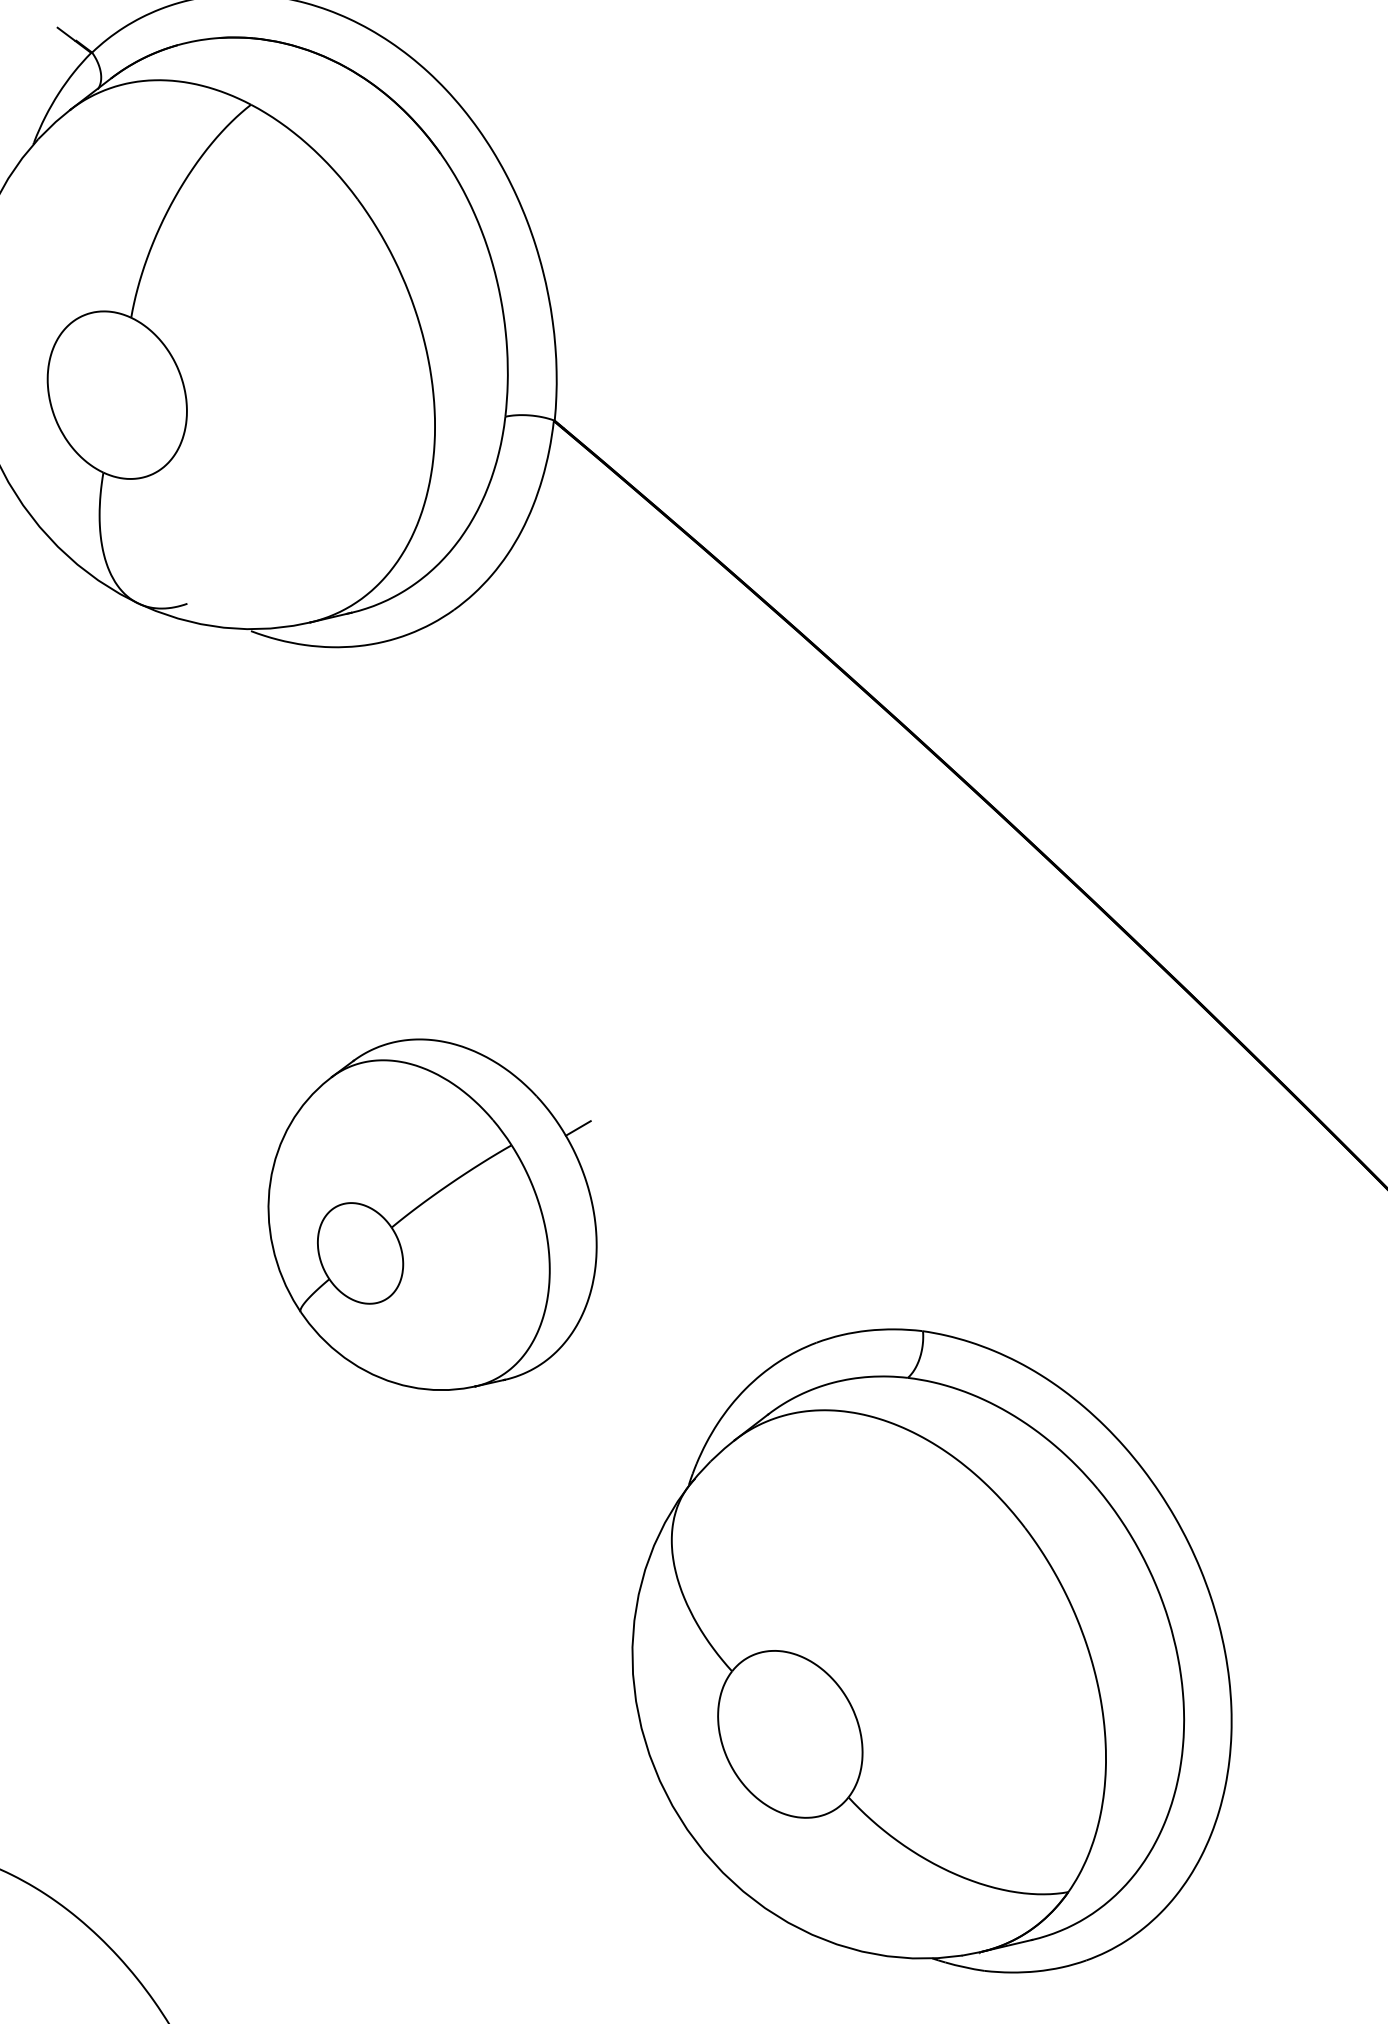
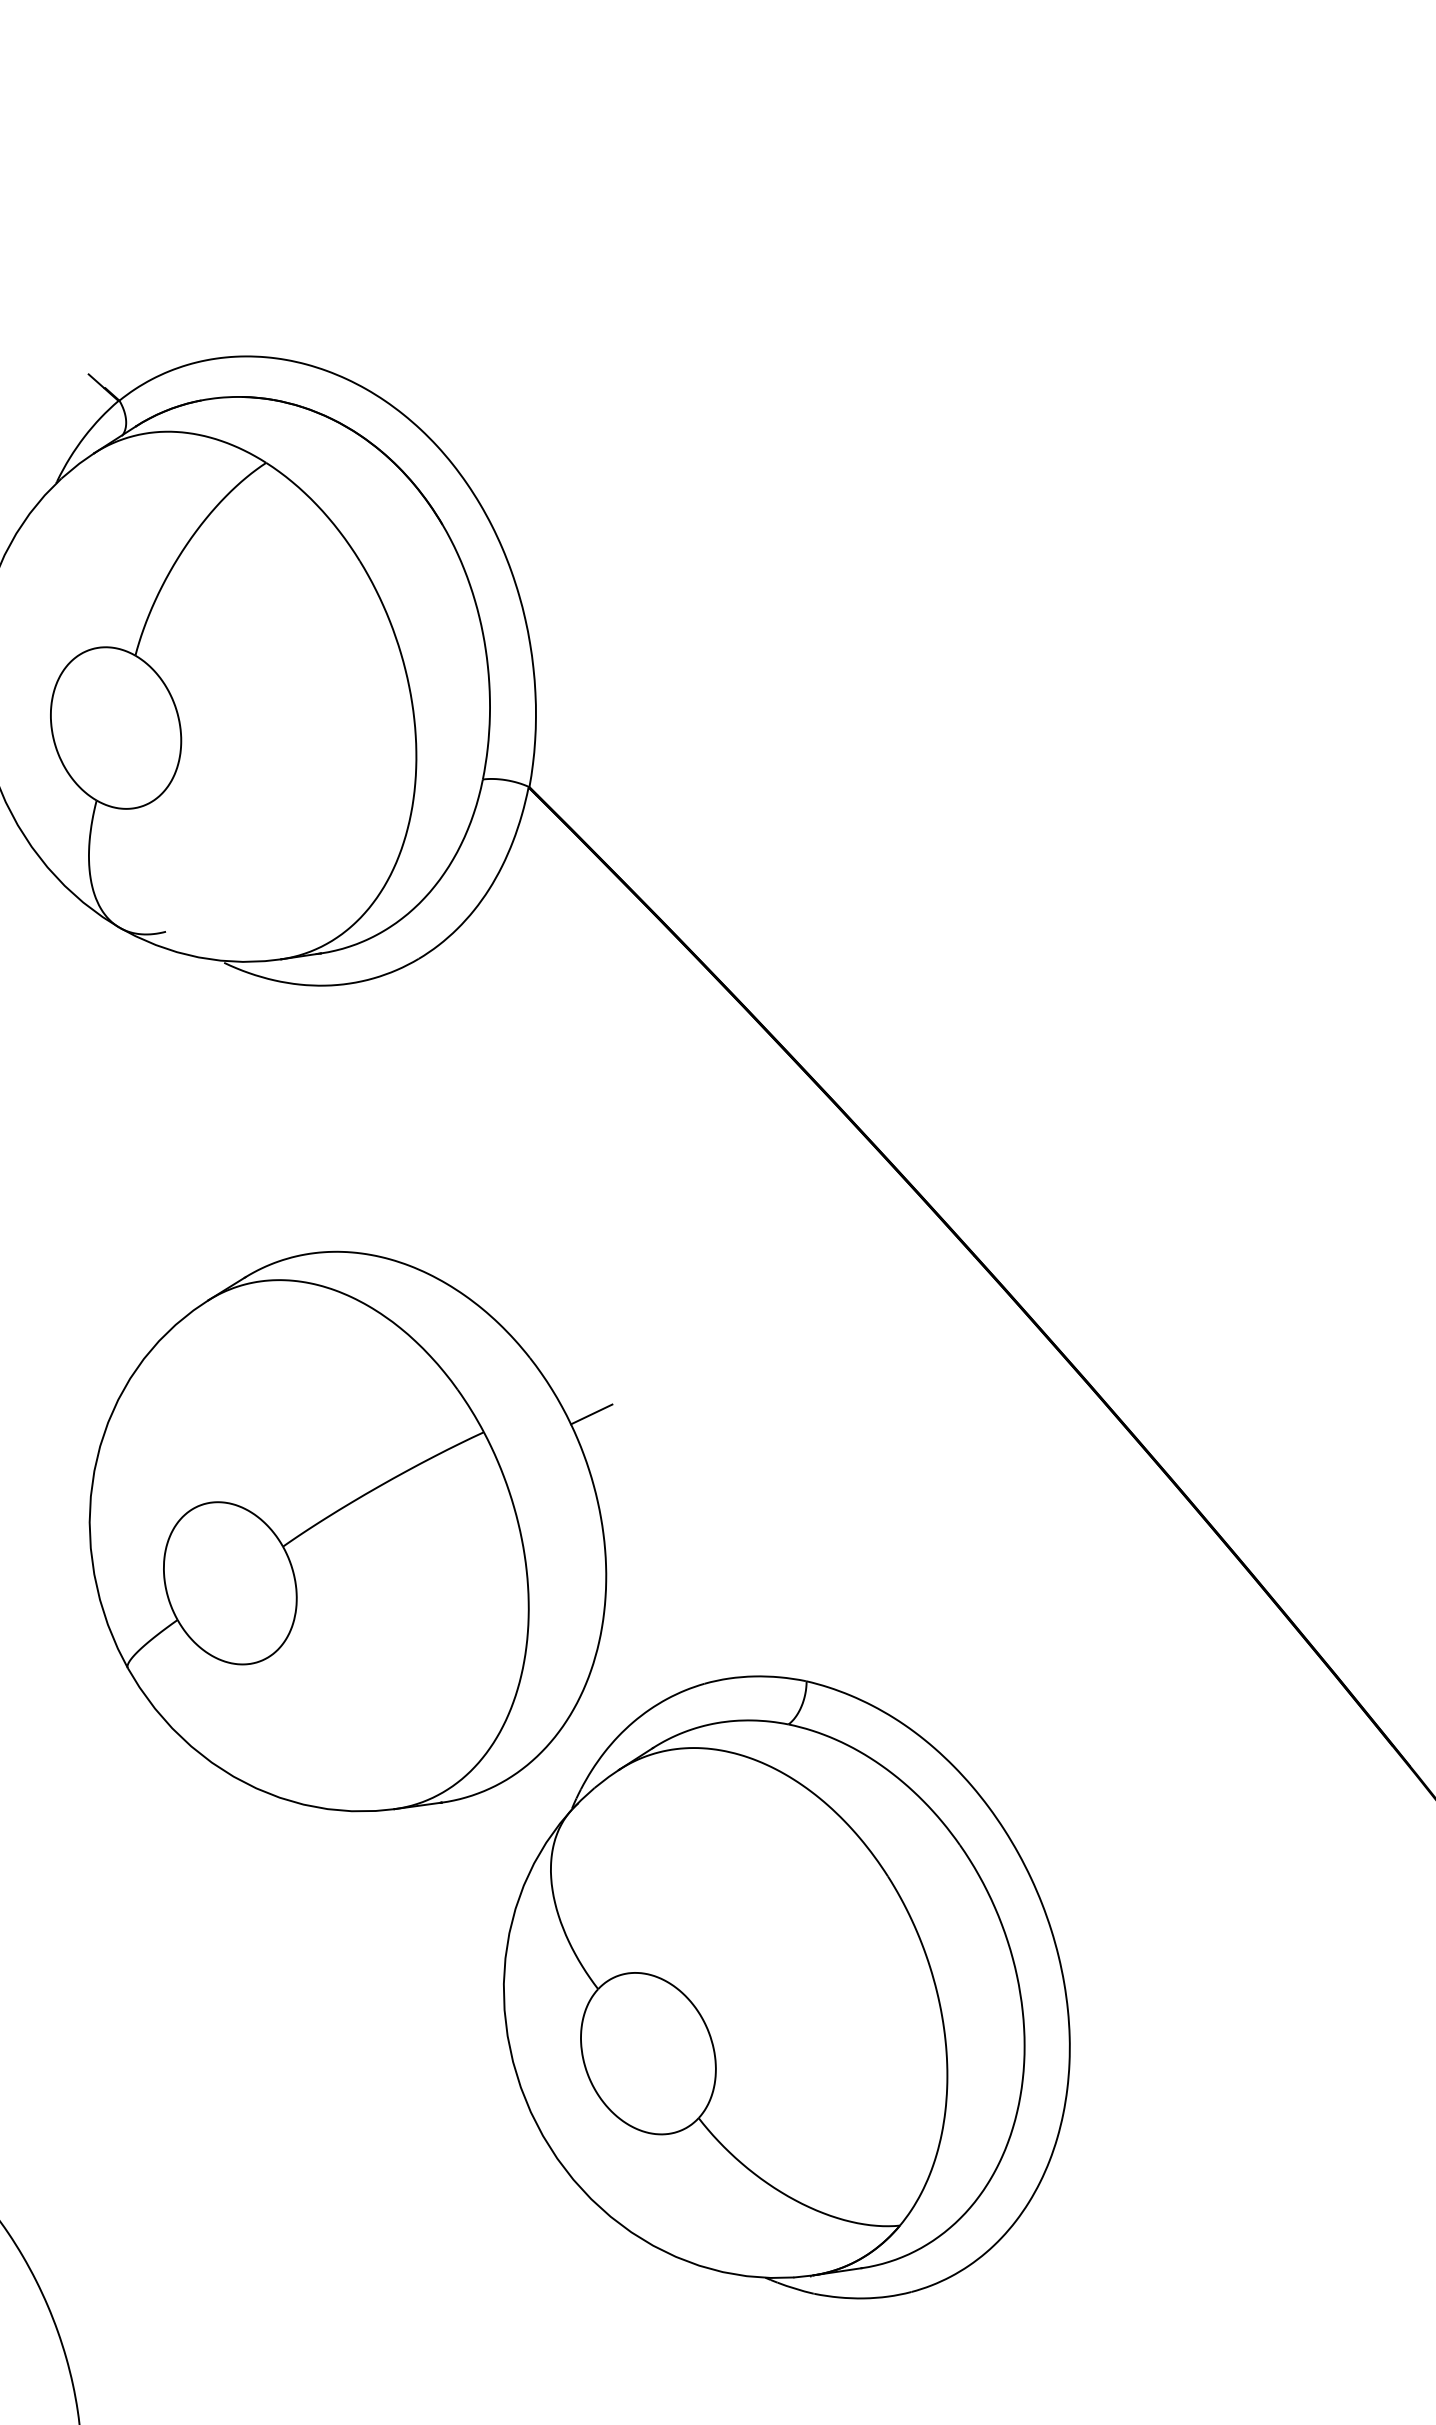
part: (432, 1214) -> (350, 1531), size x1.67

